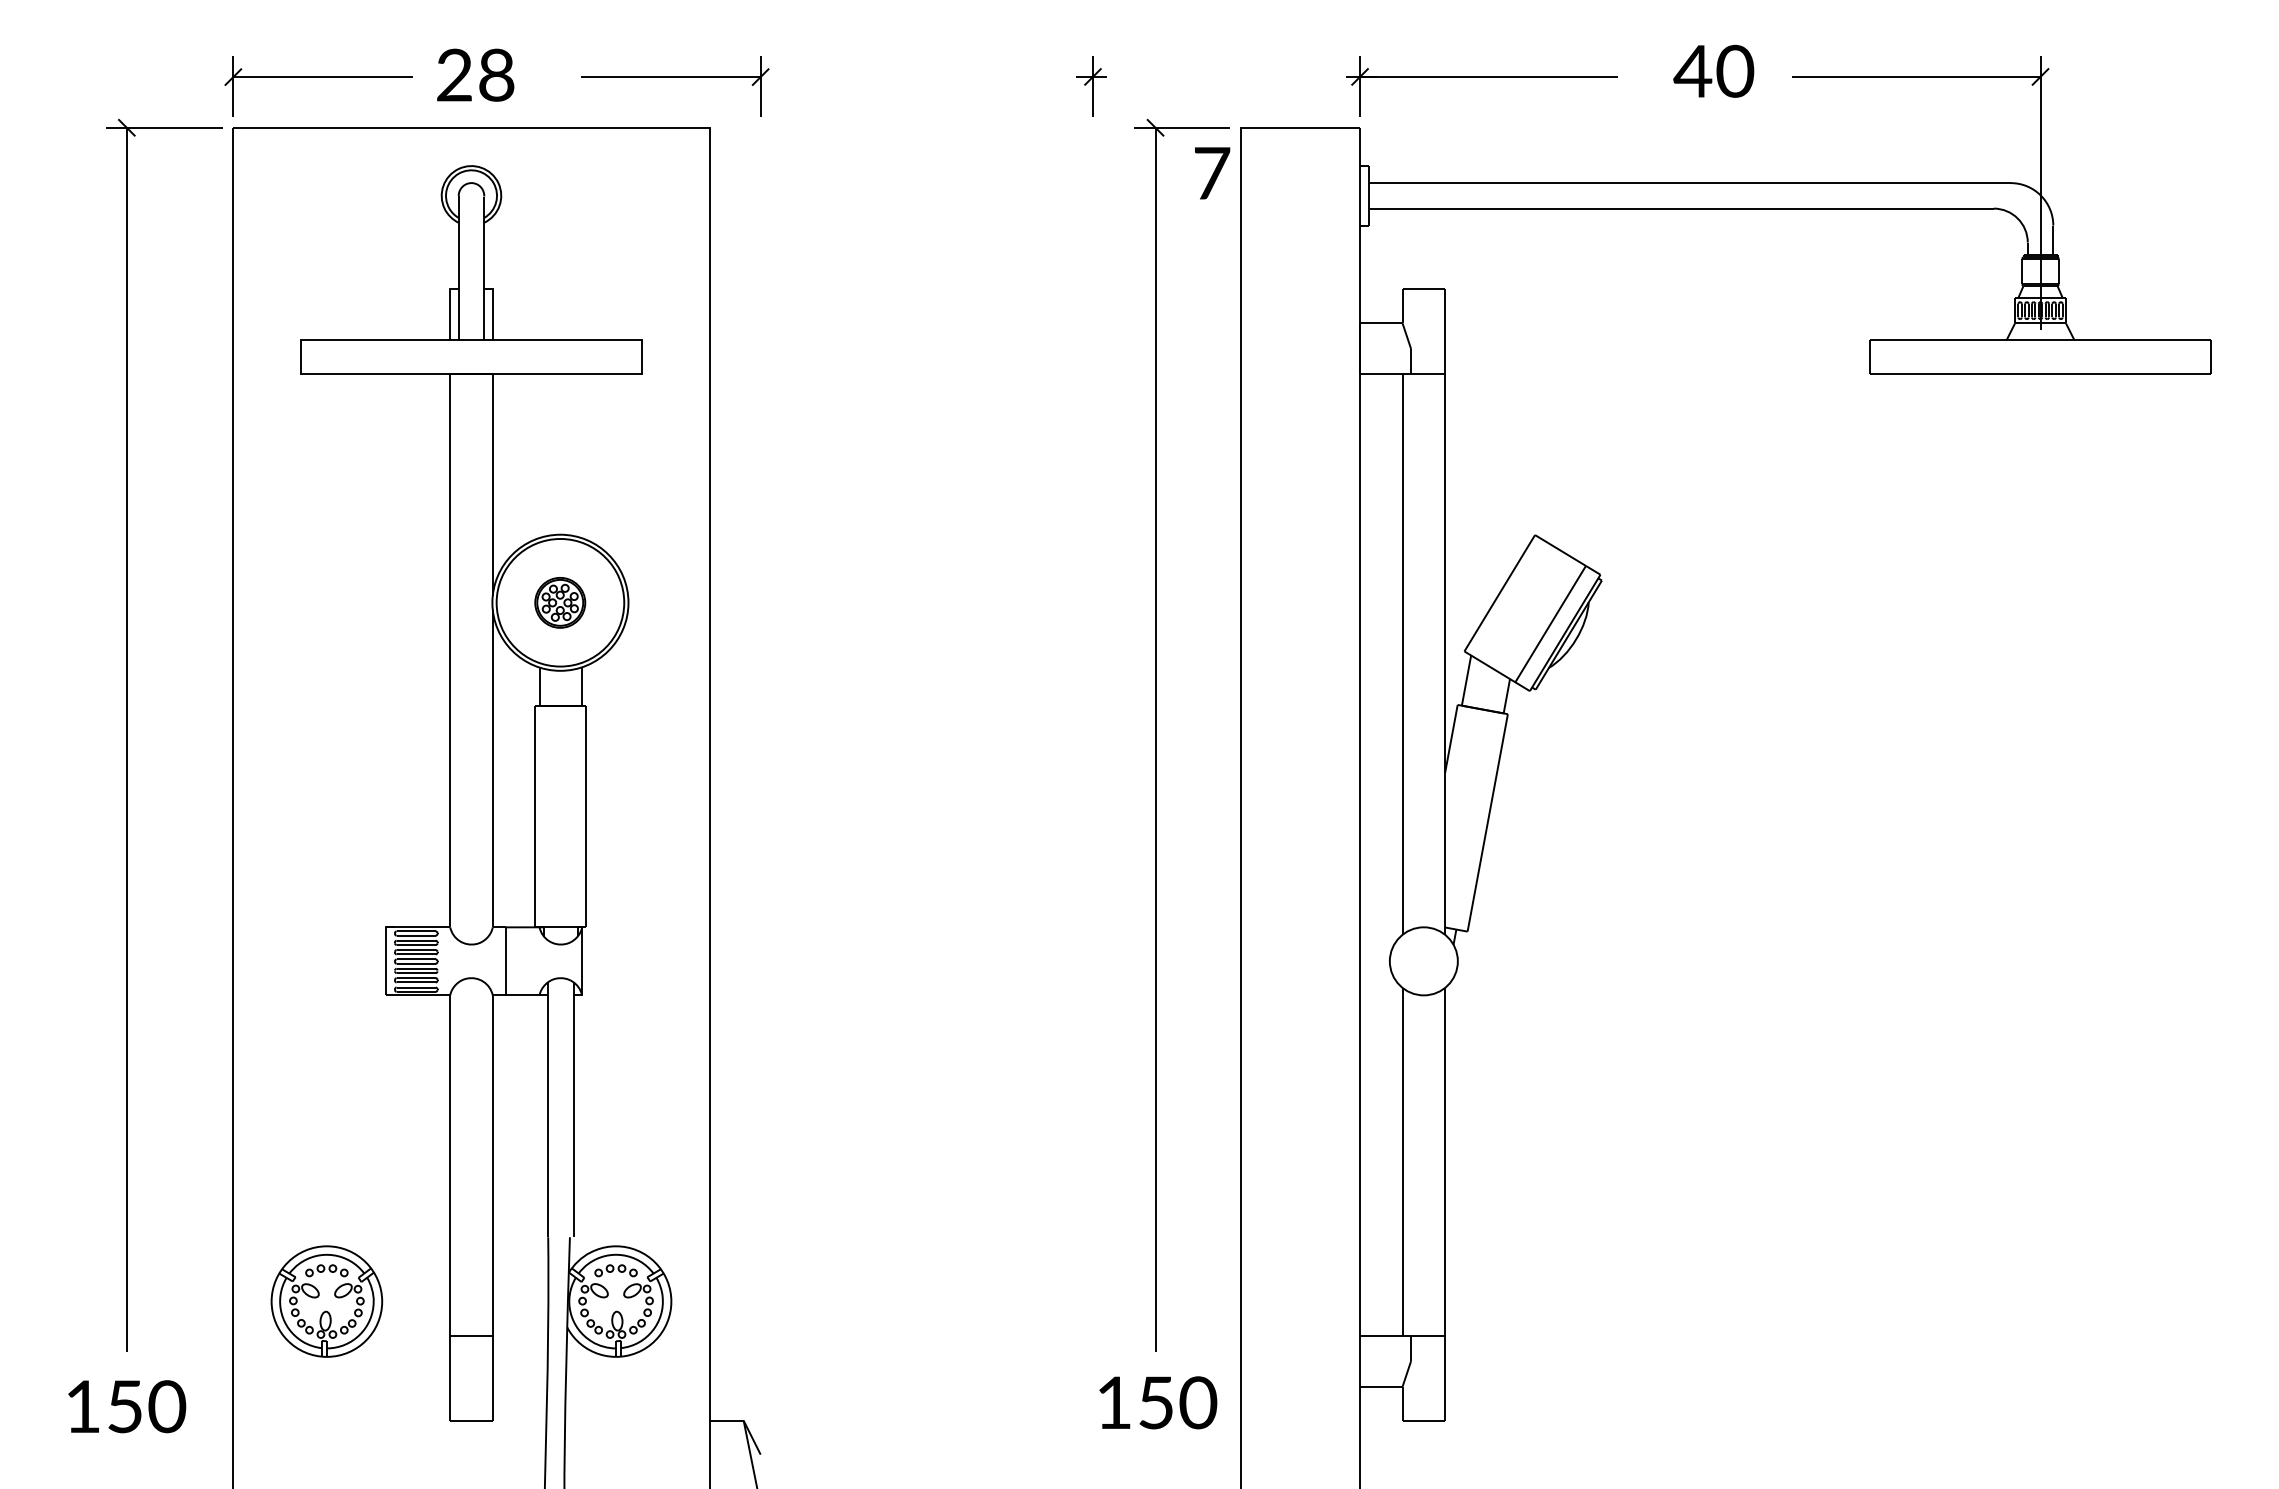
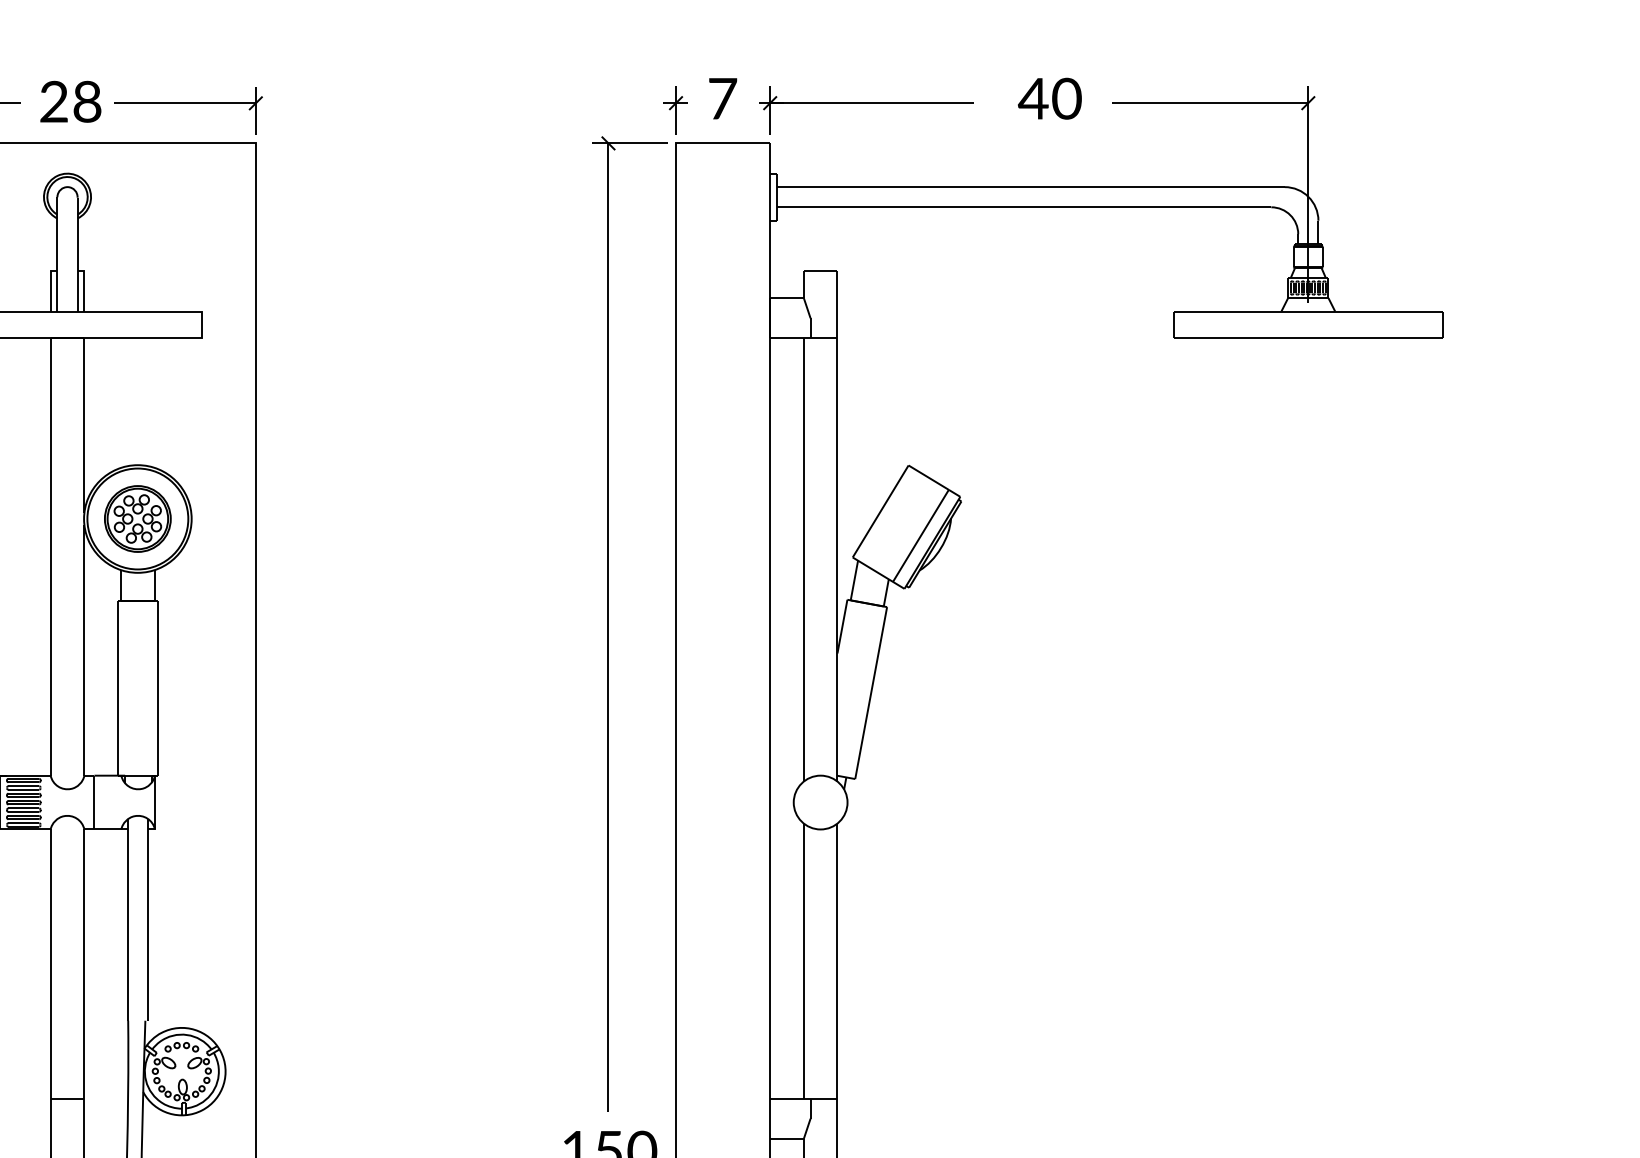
part: (675, 77) -> (188, 103), moved
part: (1091, 86) -> (674, 110), moved
text: (1212, 173) -> (723, 98), moved
part: (559, 602) -> (137, 518), size x1.67

